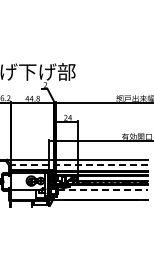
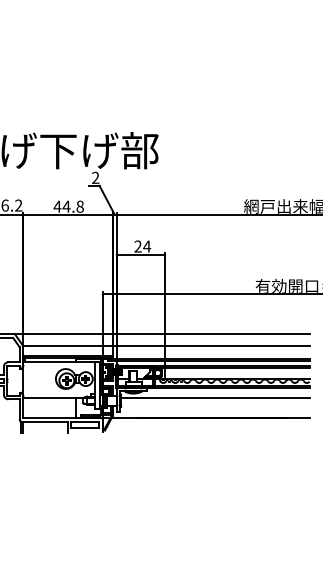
line: (78, 165) -> (164, 346), dashed -> solid
line: (102, 189) -> (214, 396), dashed -> solid

